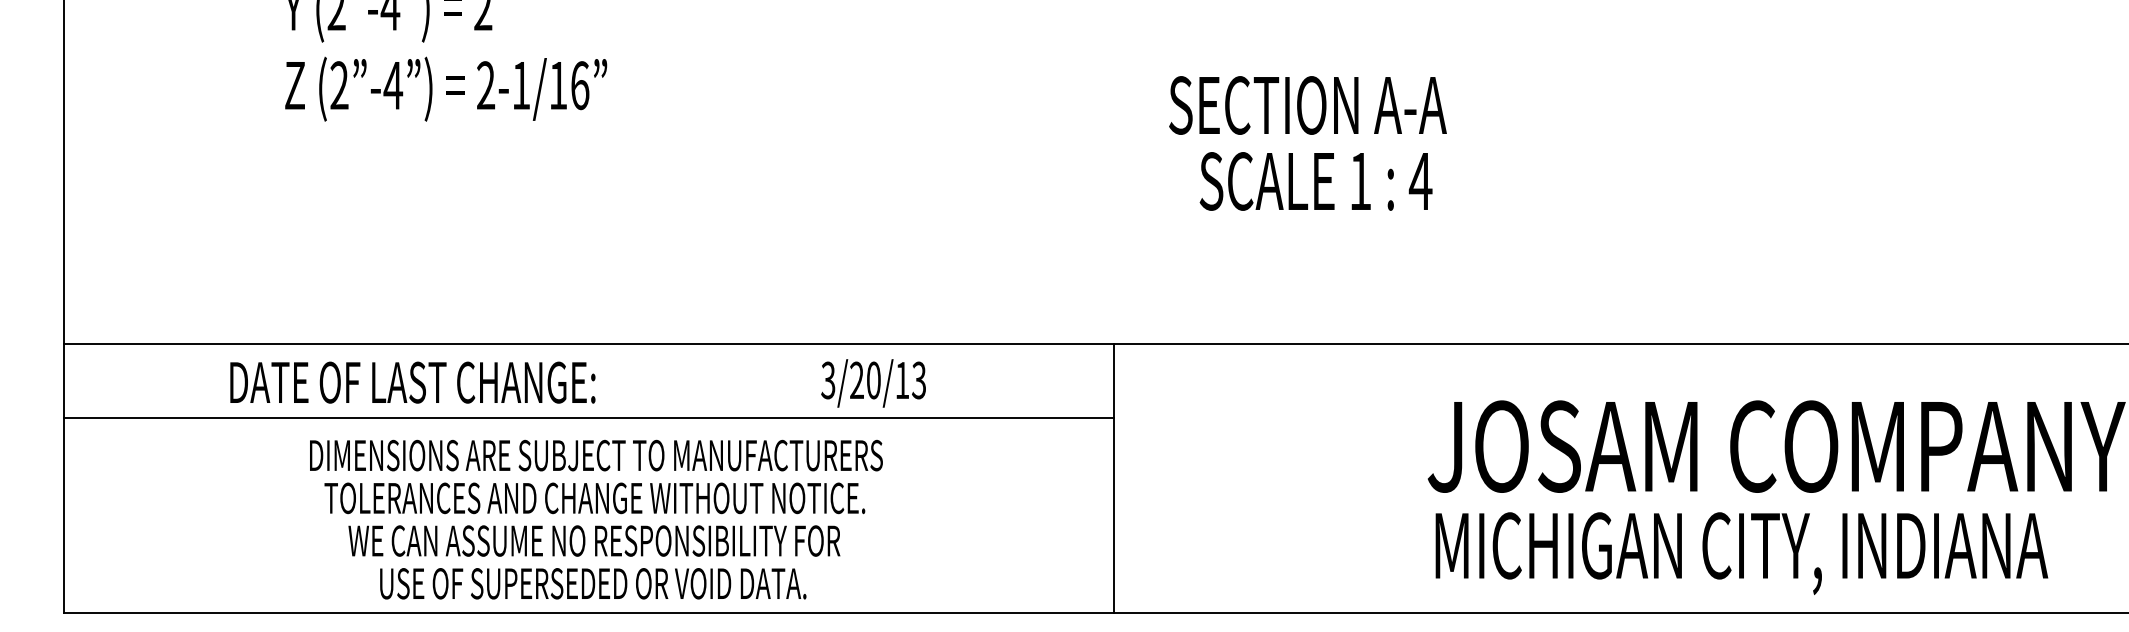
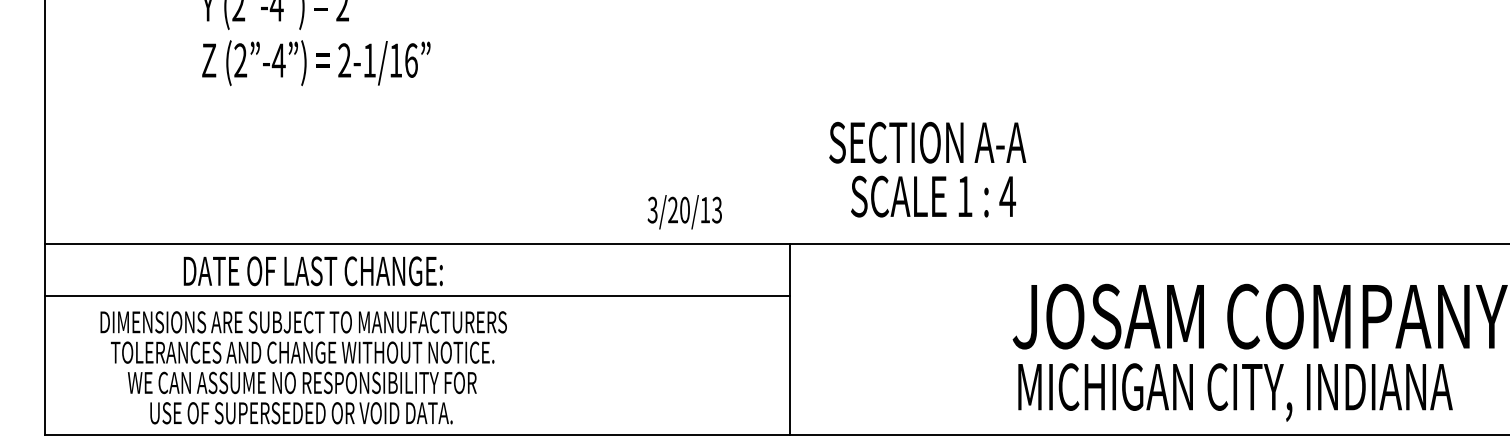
text: (1307, 143) -> (927, 169), moved
text: (412, 382) -> (313, 271), moved
text: (873, 383) -> (684, 212), moved
text: (596, 519) -> (303, 367), moved

